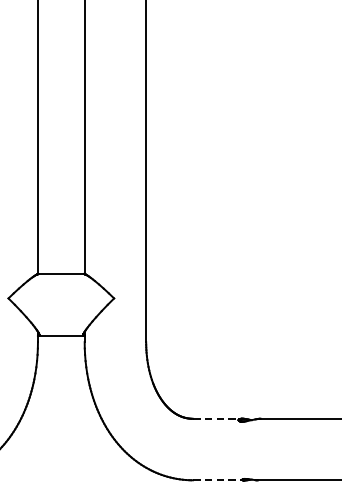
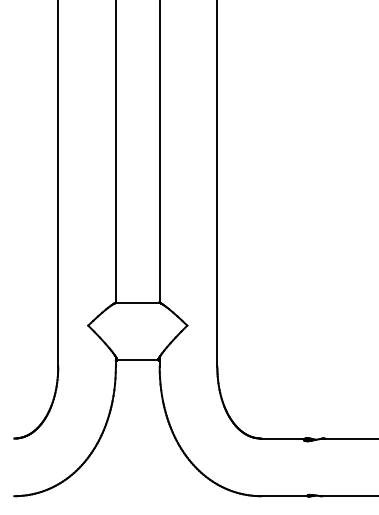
line: (217, 418) -> (284, 438), dashed -> solid
line: (219, 480) -> (286, 496), dashed -> solid

